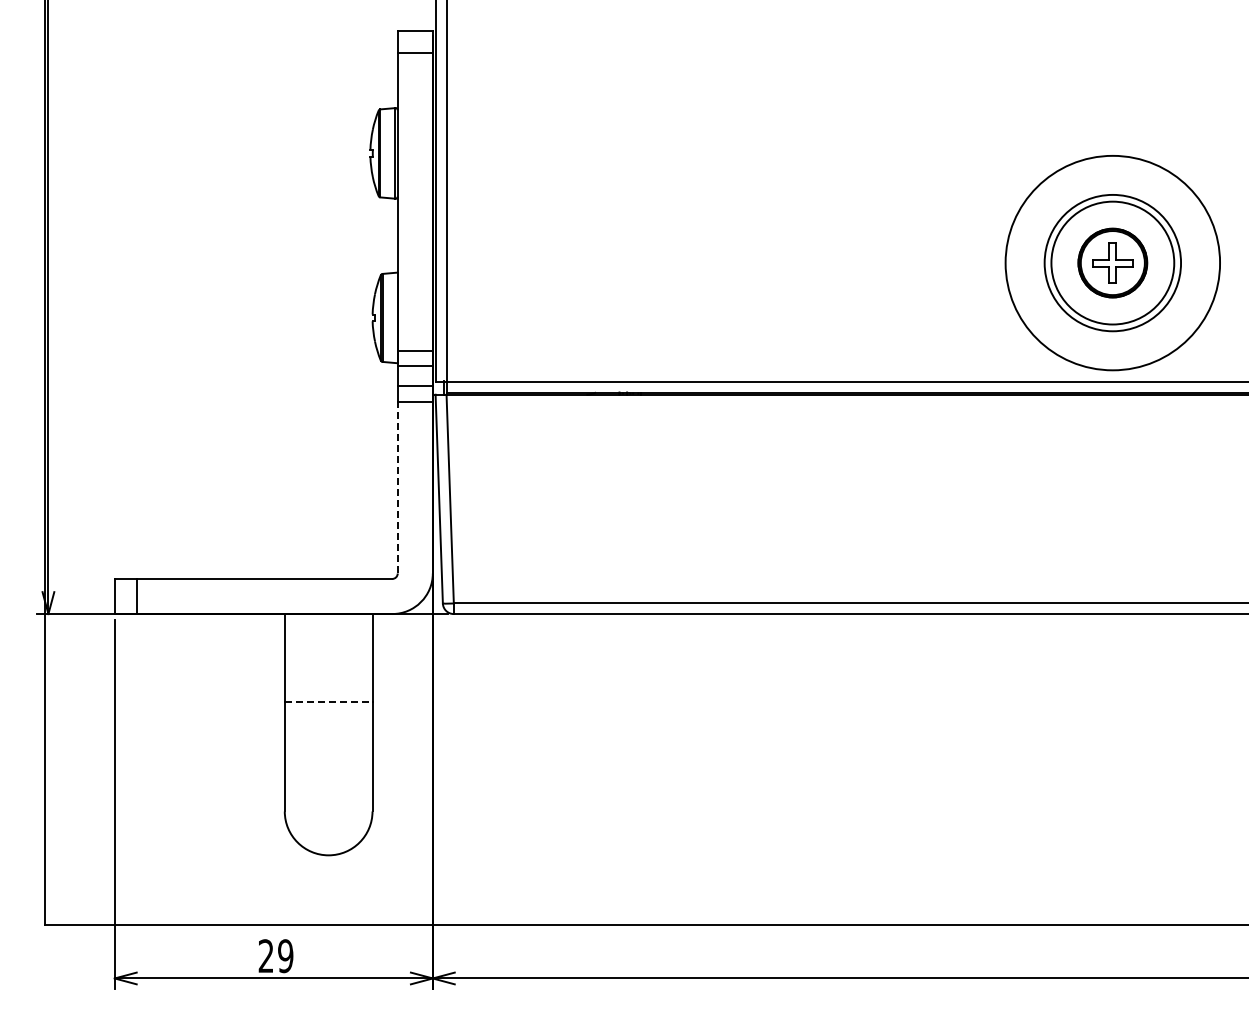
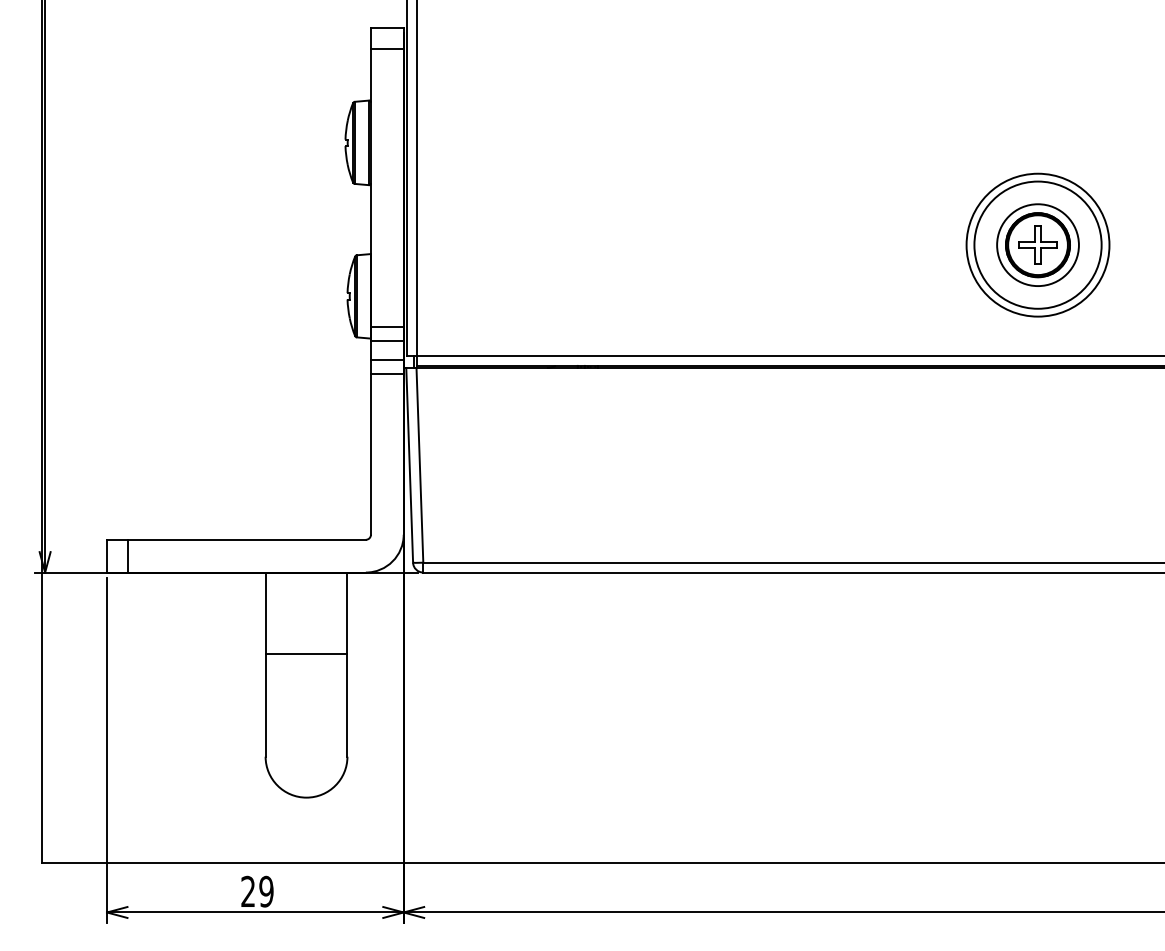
circle: (1112, 262) -> (1037, 244), size x0.71
circle: (1112, 262) -> (1037, 244), size x0.71
line: (397, 487) -> (370, 454), dashed -> solid
line: (328, 701) -> (306, 654), dashed -> solid

